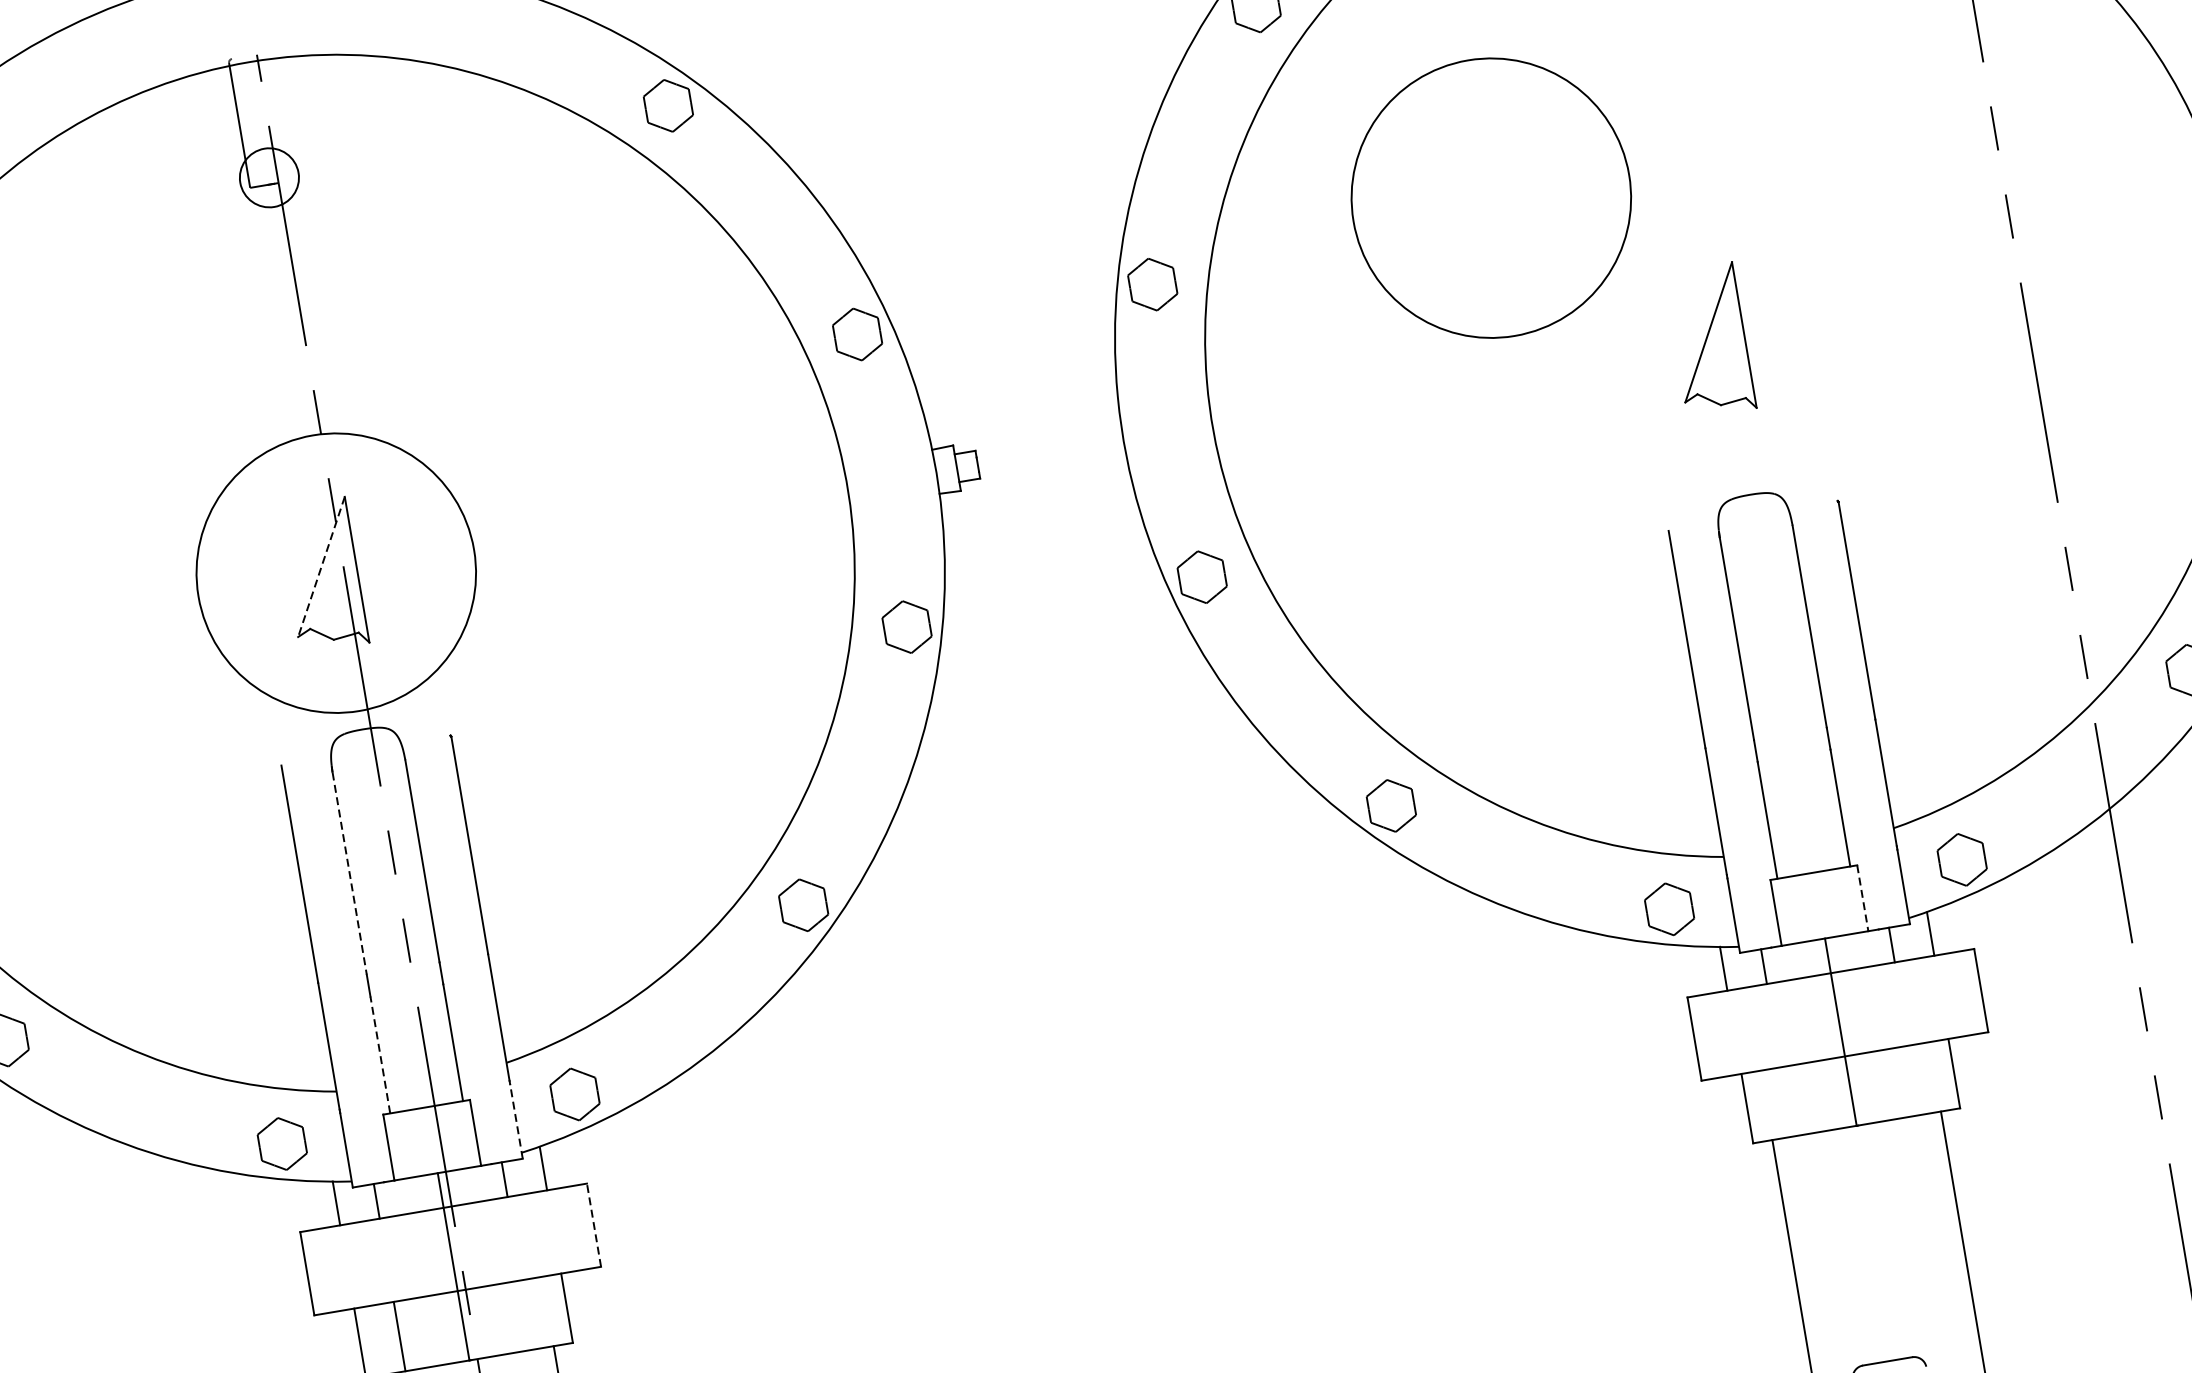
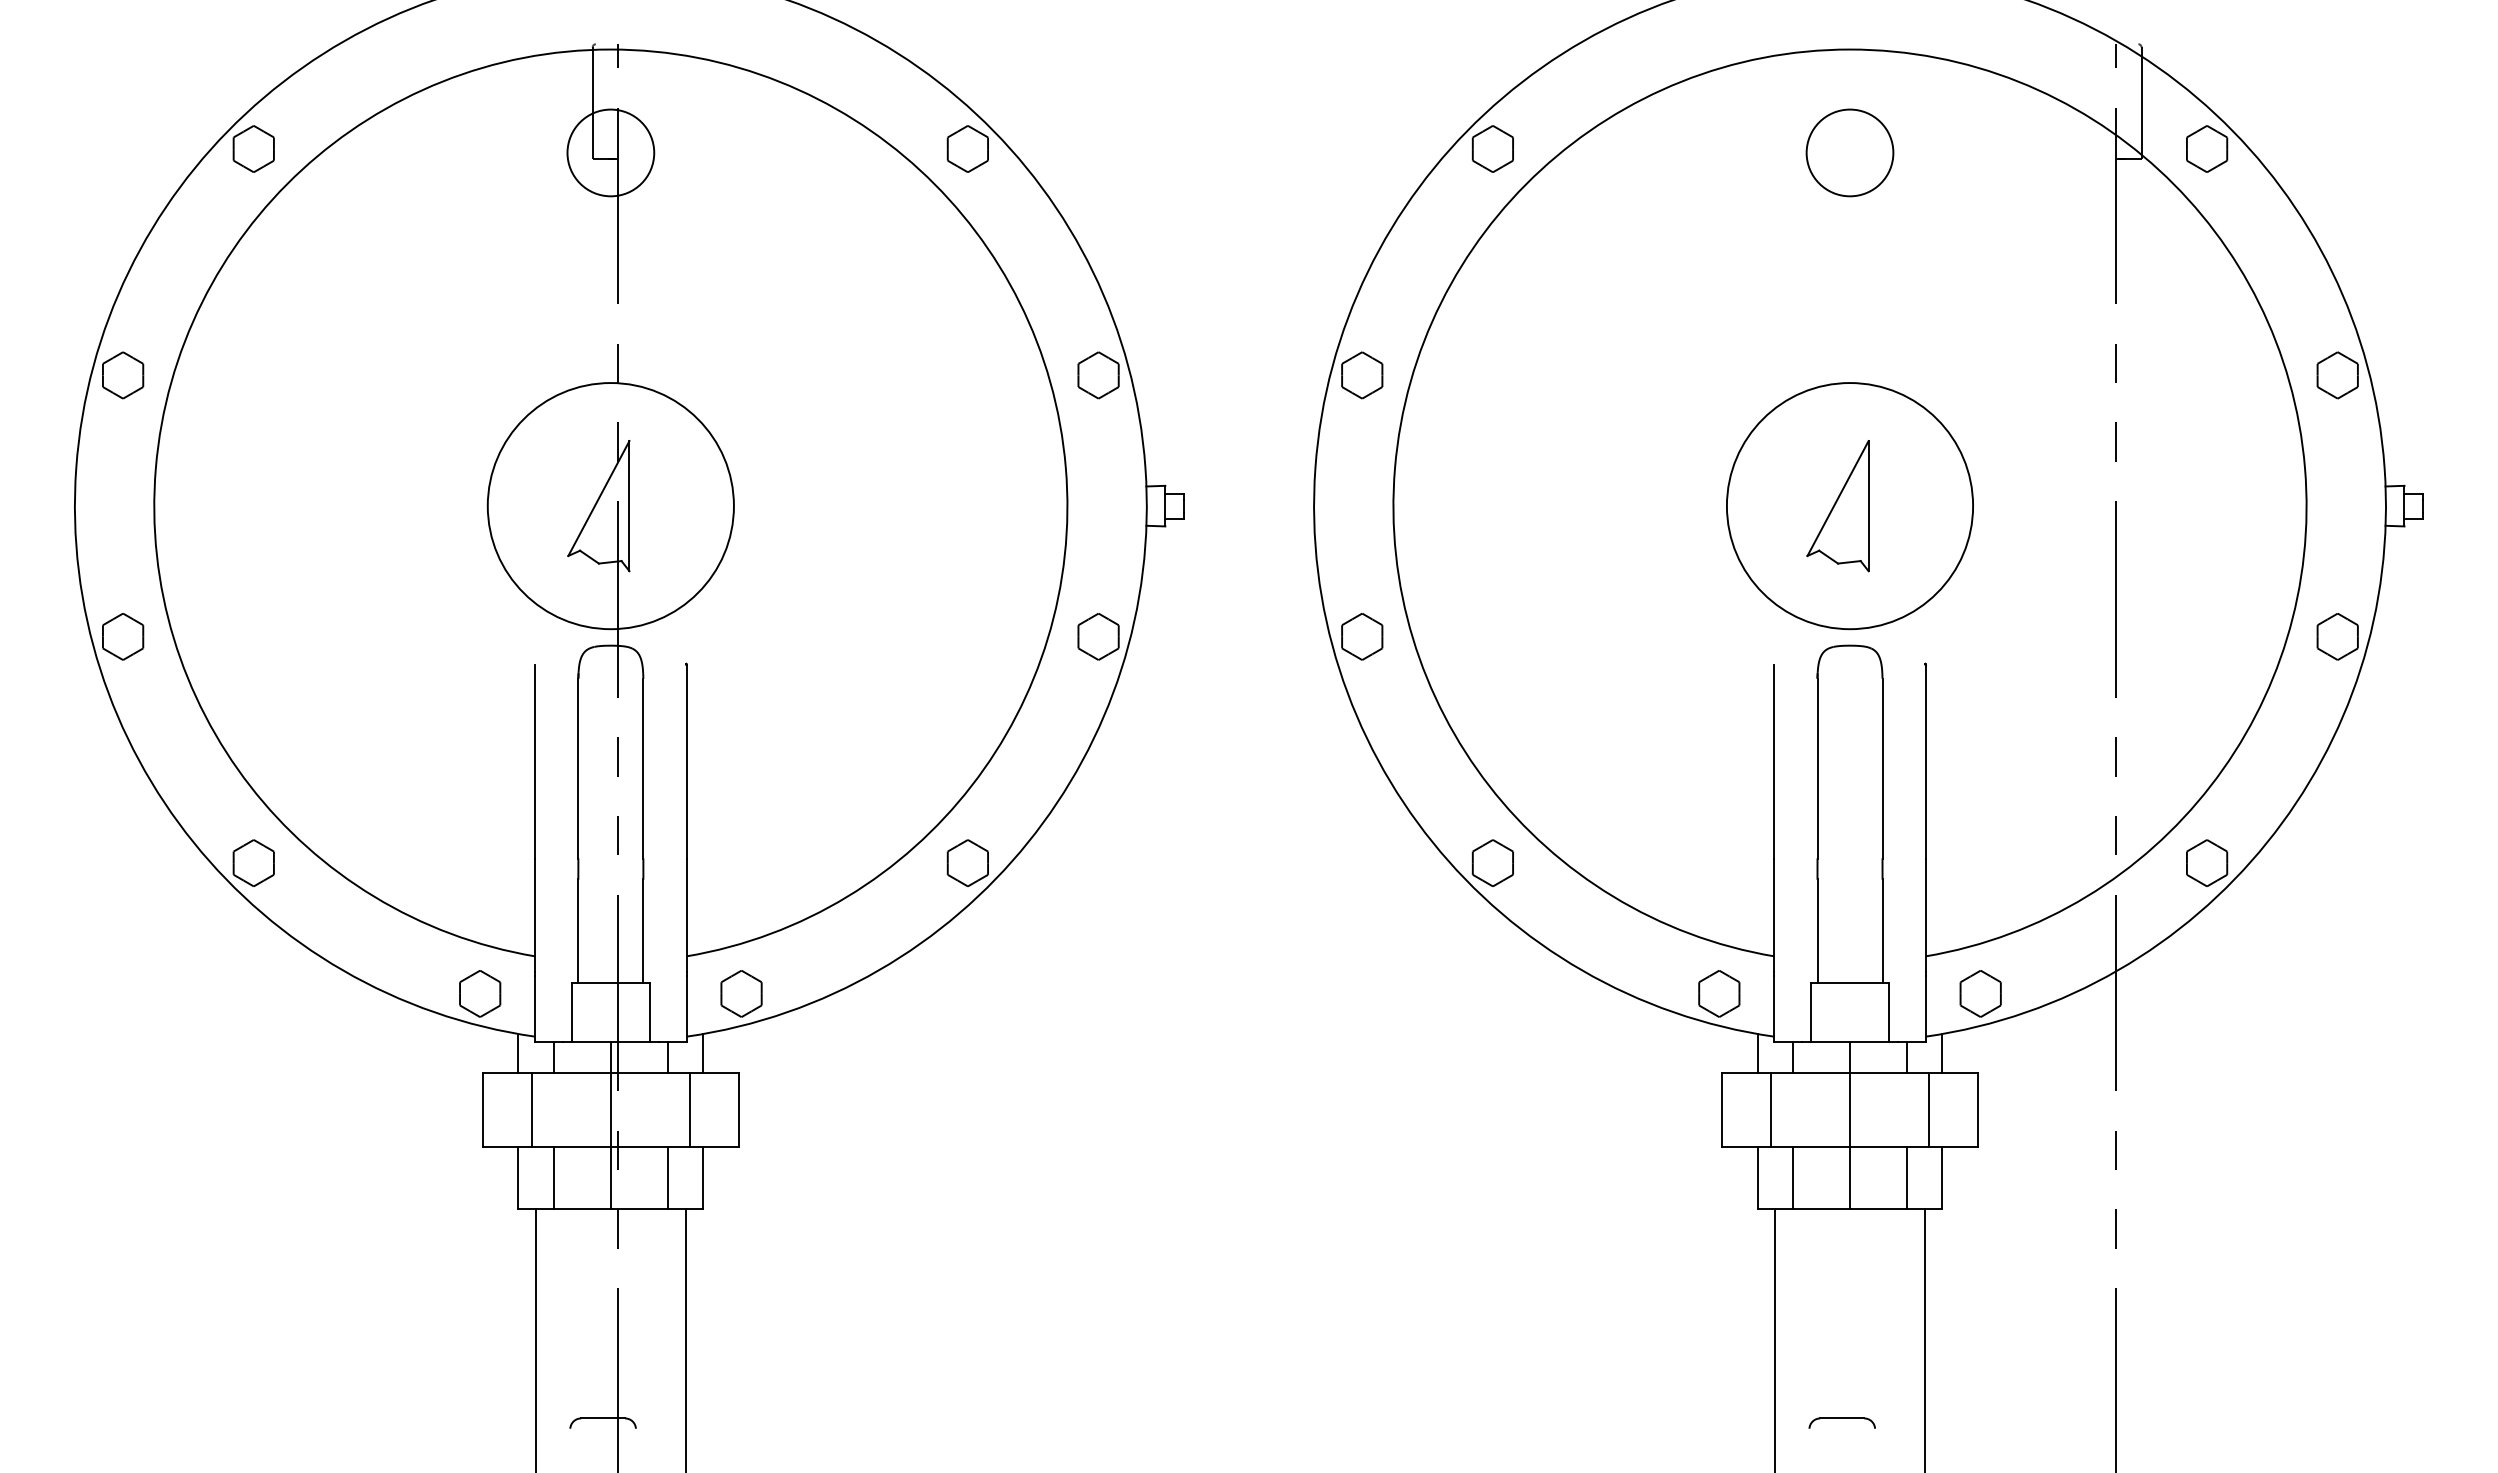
circle: (268, 177) -> (610, 152), size x1.67
circle: (1490, 198) -> (1849, 506), moved
line: (321, 567) -> (598, 498), dashed -> solid
line: (349, 874) -> (578, 769), dashed -> solid
line: (1862, 899) -> (1888, 1013), dashed -> solid
line: (1926, 1000) -> (1929, 1110), added
line: (1748, 1030) -> (1770, 1110), added
line: (380, 1054) -> (578, 930), dashed -> solid
line: (1915, 1080) -> (1907, 1178), added
line: (1786, 1102) -> (1792, 1178), added
line: (516, 1121) -> (686, 1008), dashed -> solid
line: (593, 1224) -> (738, 1109), dashed -> solid
line: (539, 1234) -> (690, 1110), added
line: (361, 1264) -> (531, 1110), added
line: (527, 1315) -> (667, 1178), added

